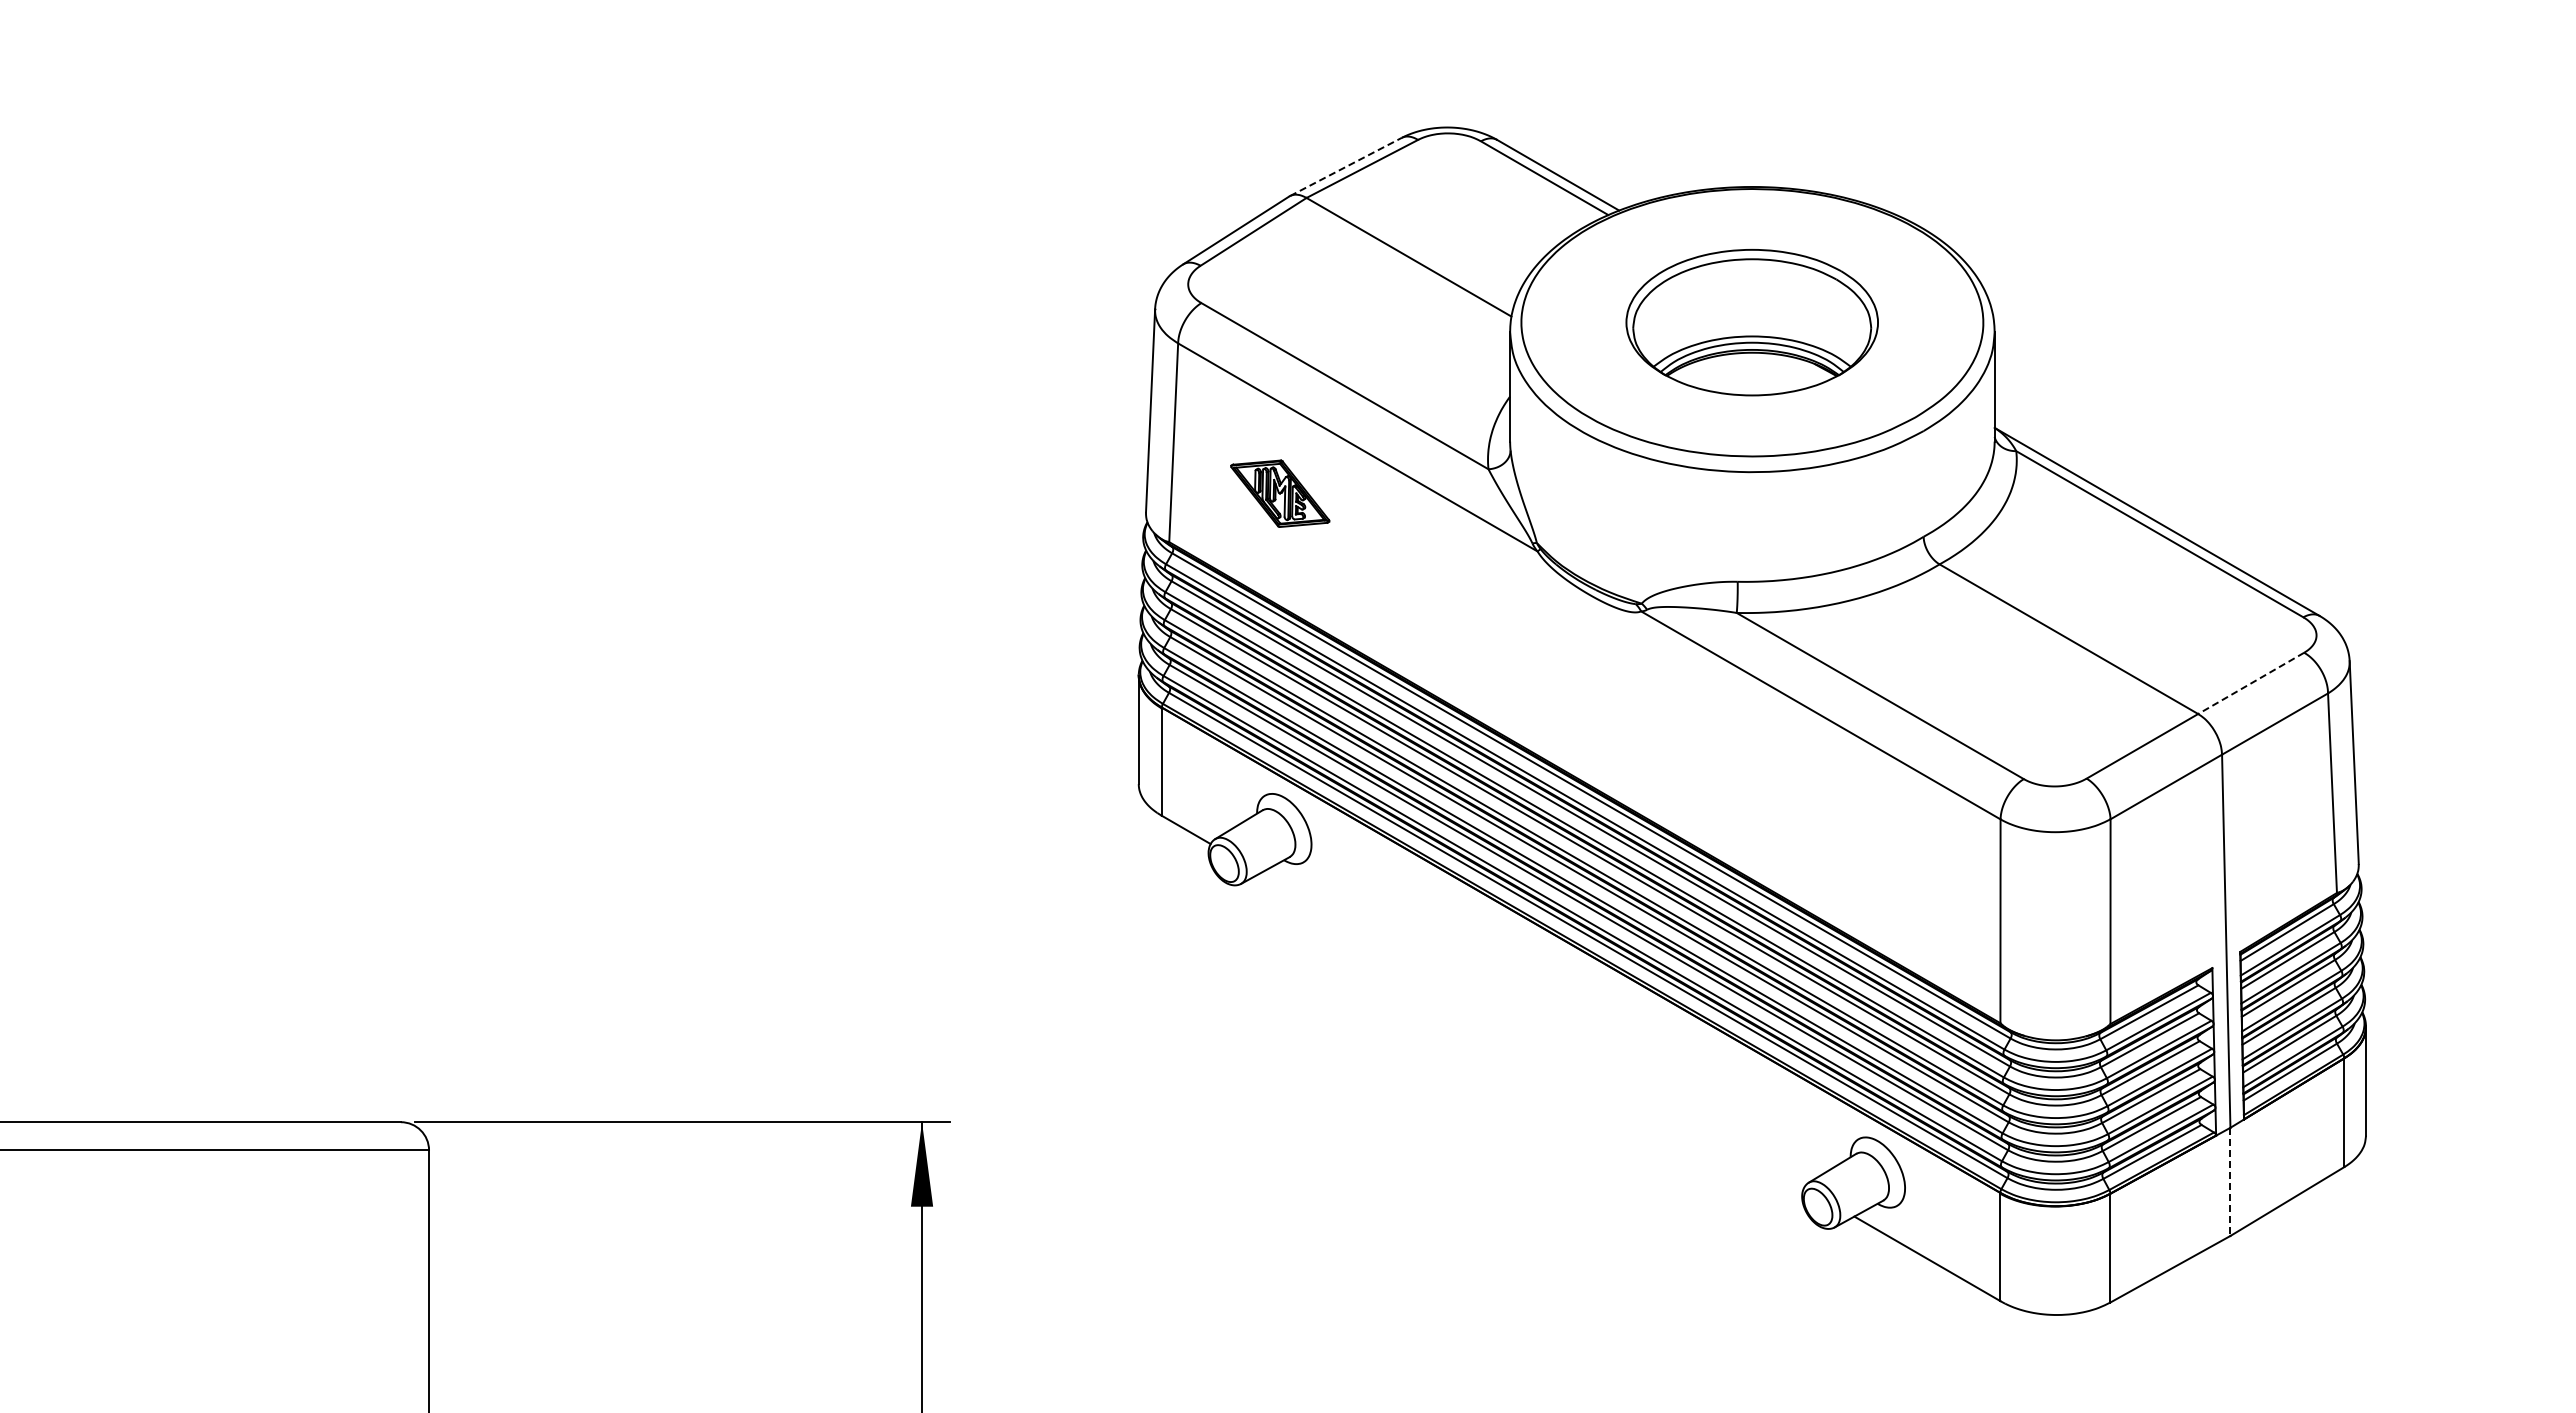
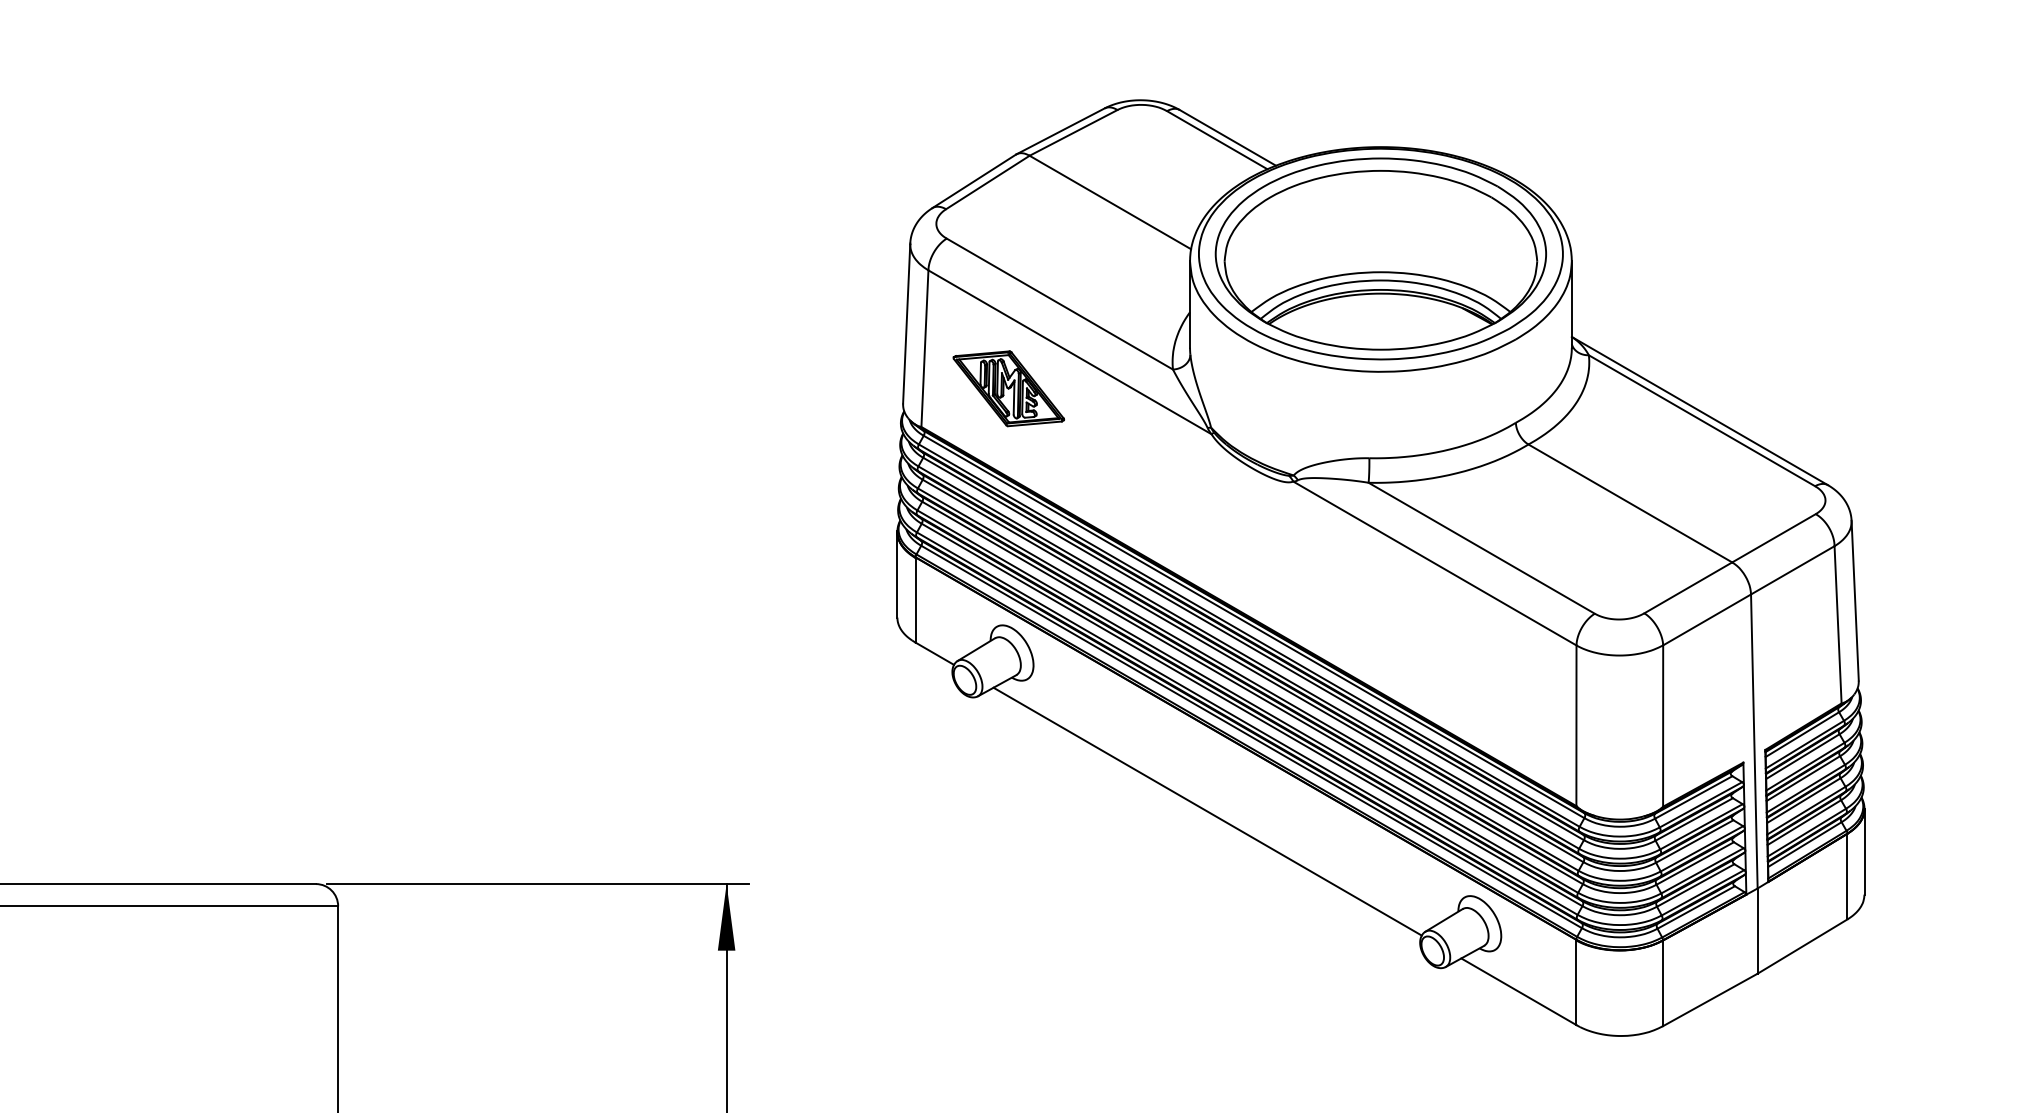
line: (1345, 166) -> (1060, 130), dashed -> solid
part: (1751, 322) -> (1380, 253), size x1.67
part: (1280, 493) -> (1009, 388), size x1.43
line: (2250, 683) -> (1773, 538), dashed -> solid
line: (1532, 1030) -> (1207, 811), added
line: (2230, 1182) -> (1757, 931), dashed -> solid

